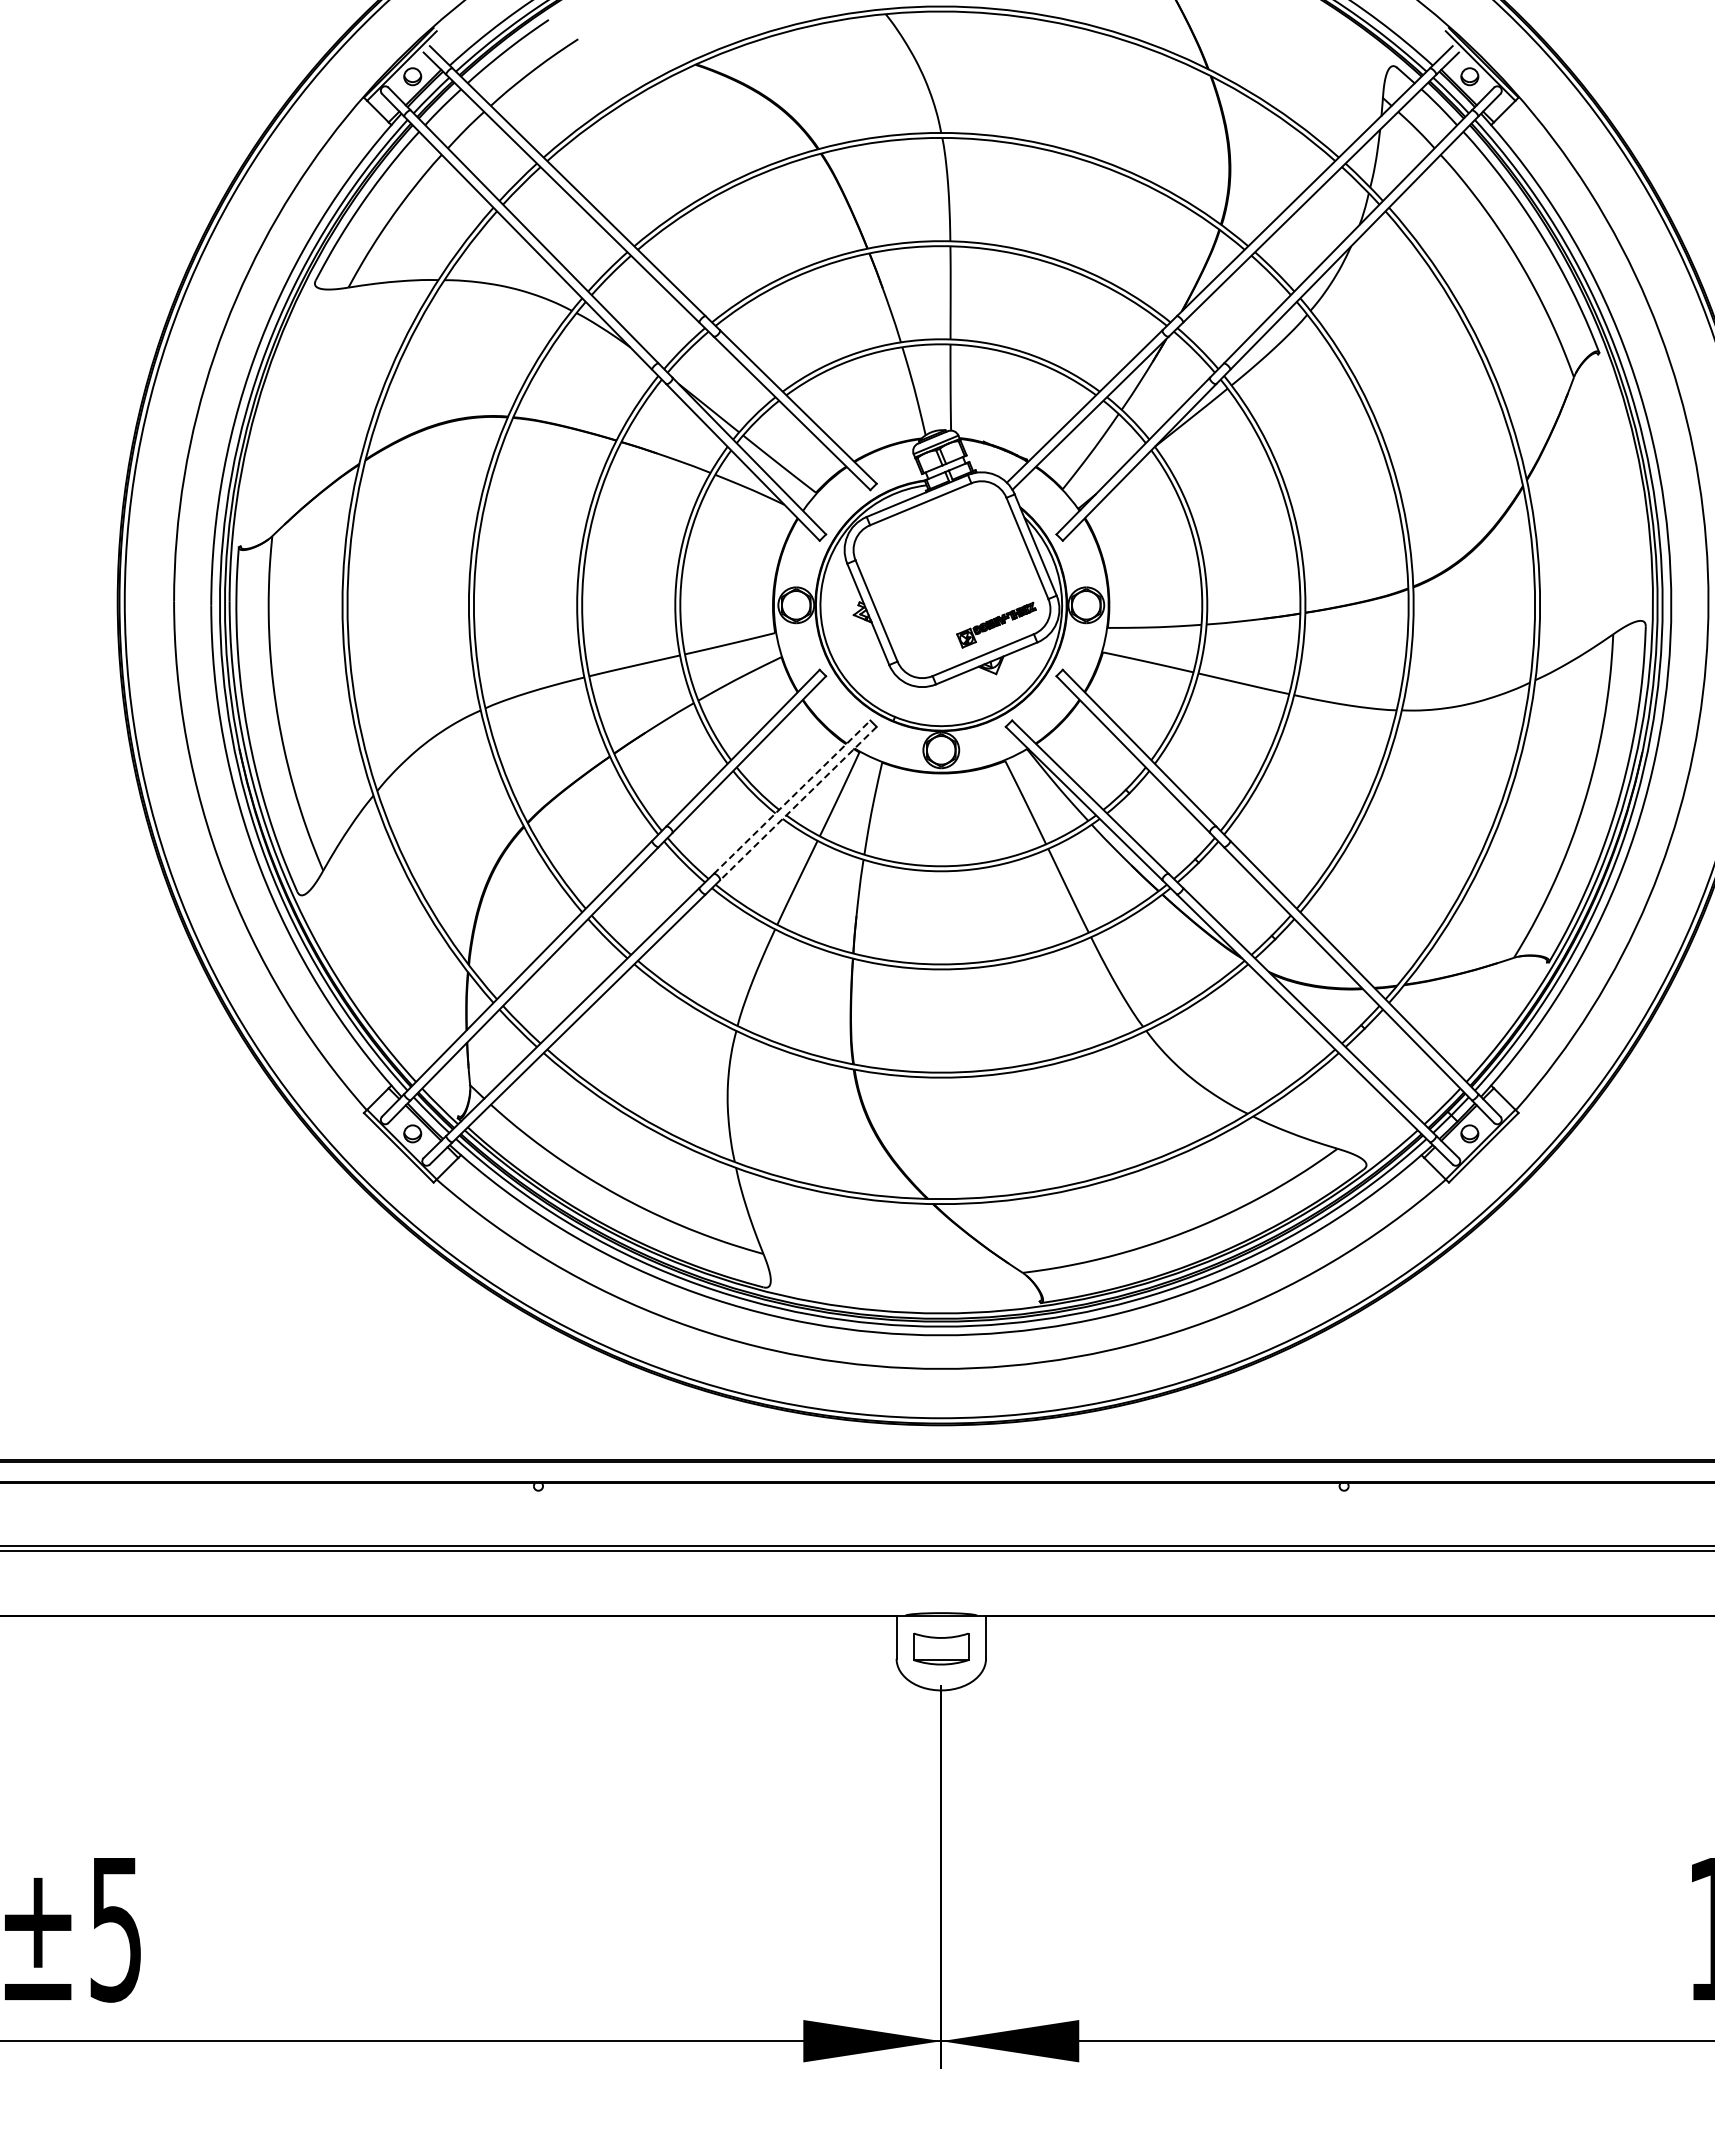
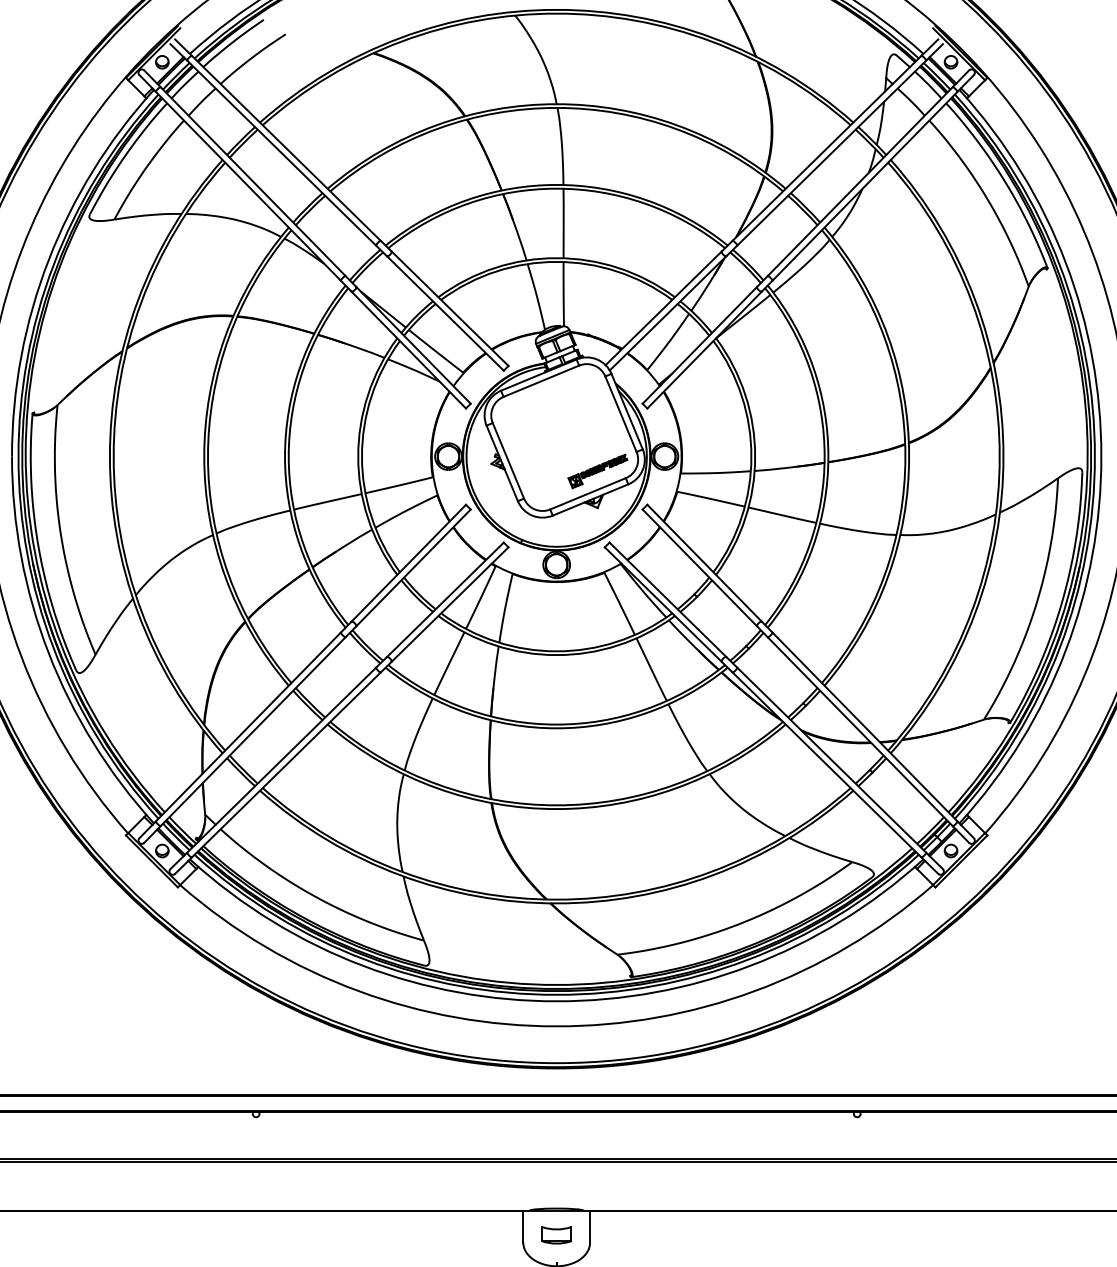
line: (792, 797) -> (445, 600), dashed -> solid
line: (798, 803) -> (450, 604), dashed -> solid
part: (941, 1648) -> (556, 1234), size x0.71

